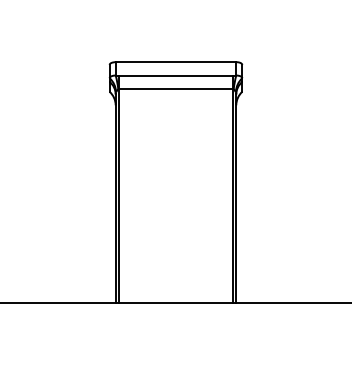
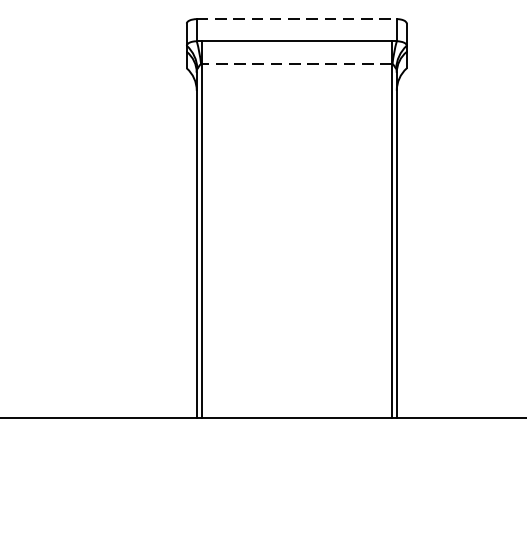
line: (176, 62) -> (297, 19), solid -> dashed
line: (175, 89) -> (295, 64), solid -> dashed

